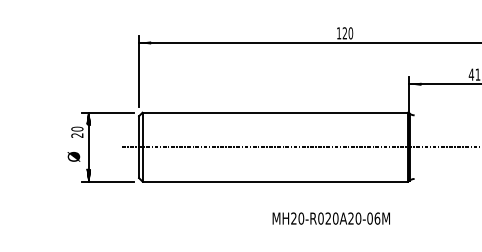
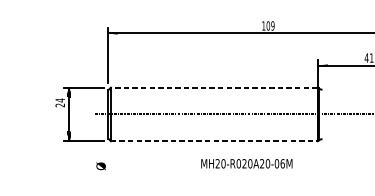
text: (347, 33) -> (270, 26), 120 -> 109
line: (275, 112) -> (214, 87), solid -> dashed
text: (77, 128) -> (60, 99), 20 -> 24
text: (73, 156) -> (100, 166), moved
line: (275, 181) -> (214, 141), solid -> dashed
text: (330, 218) -> (246, 163), moved

